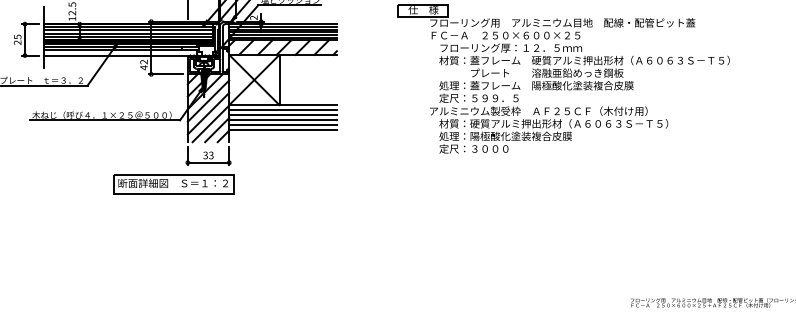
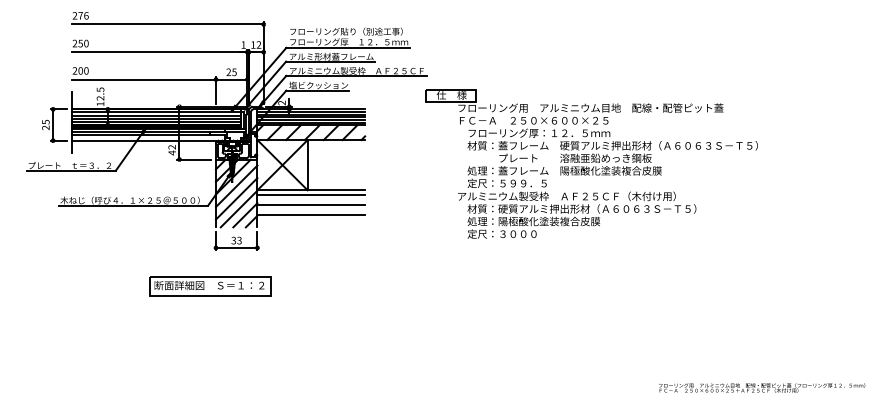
line: (283, 115) -> (311, 200), removed
line: (283, 125) -> (311, 210), removed
part: (174, 184) -> (210, 286), moved

